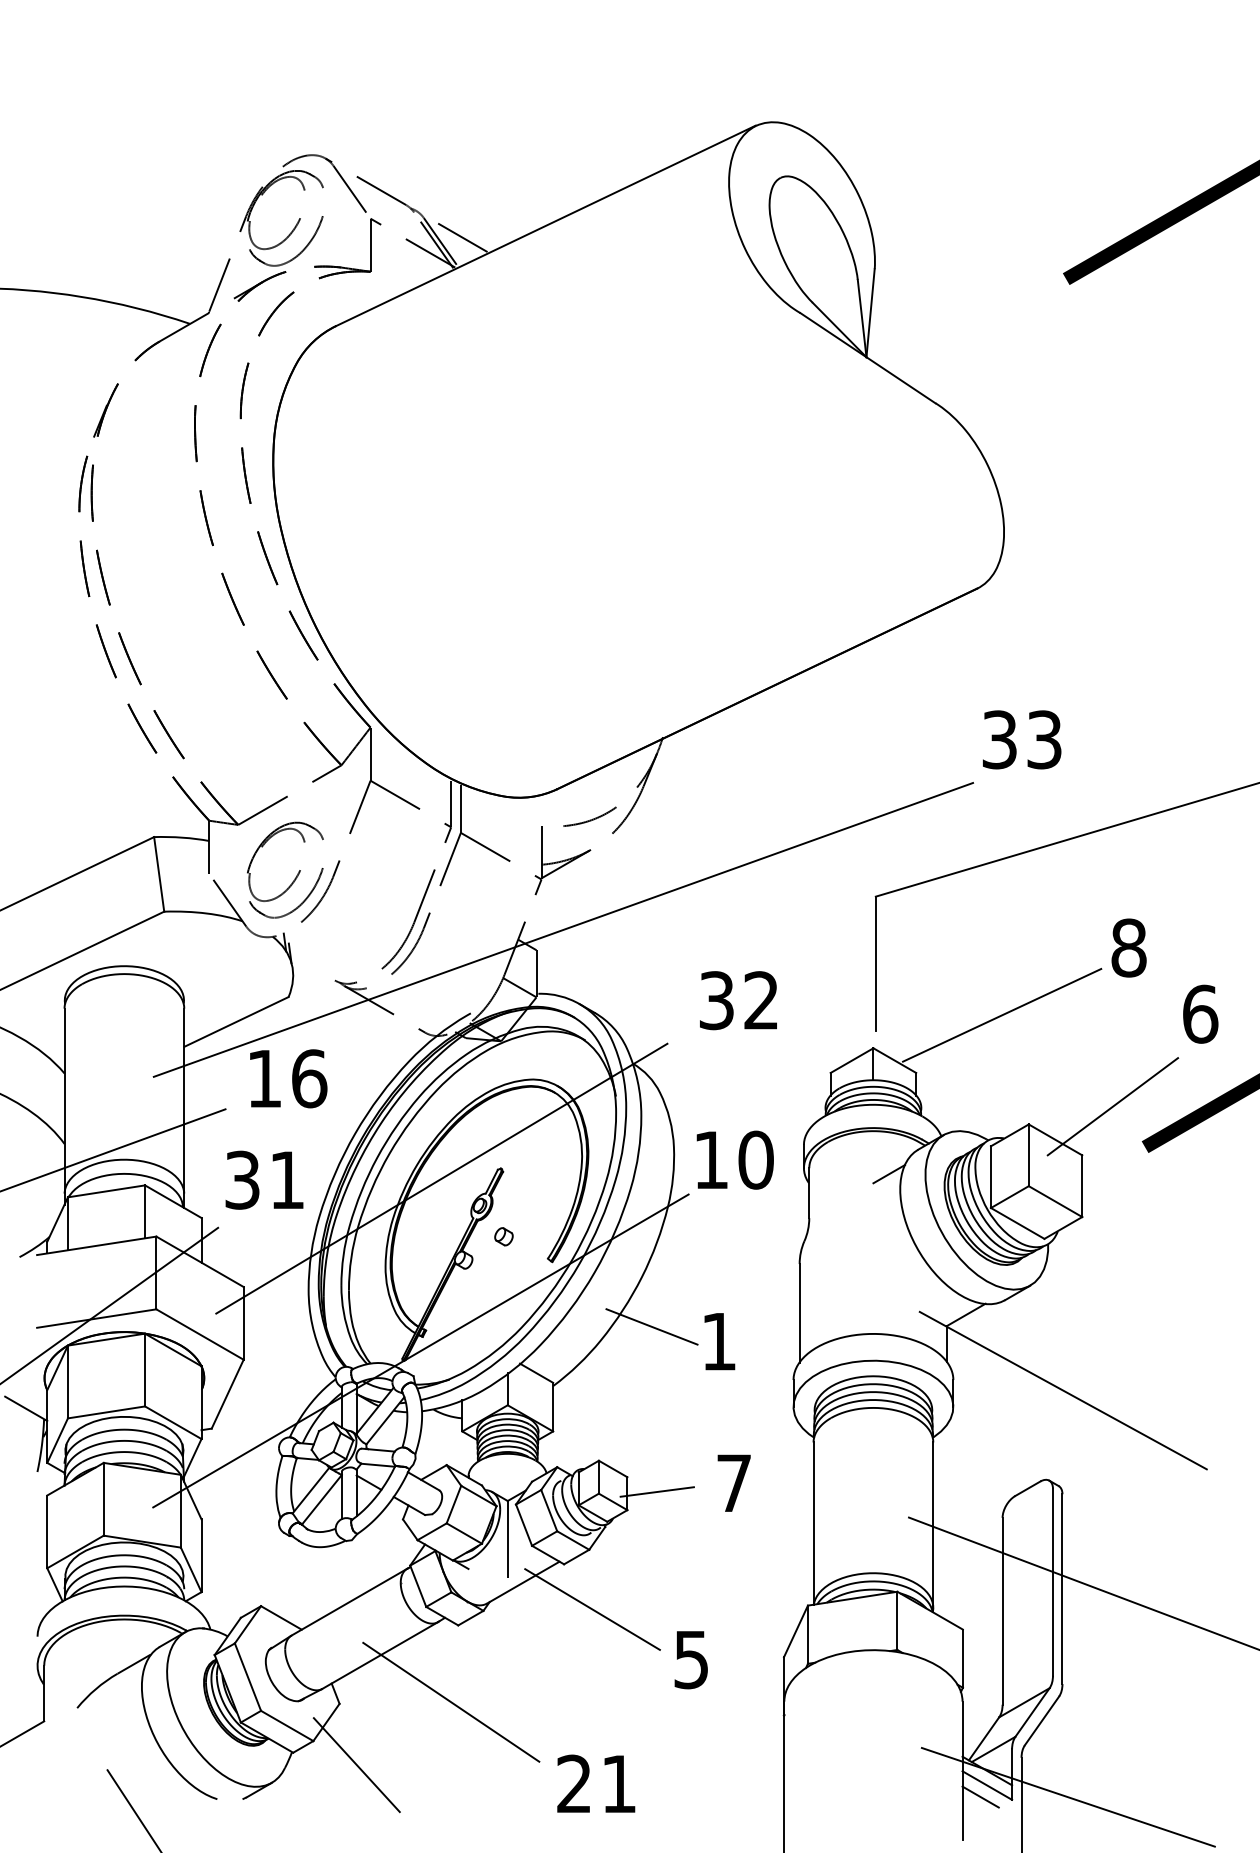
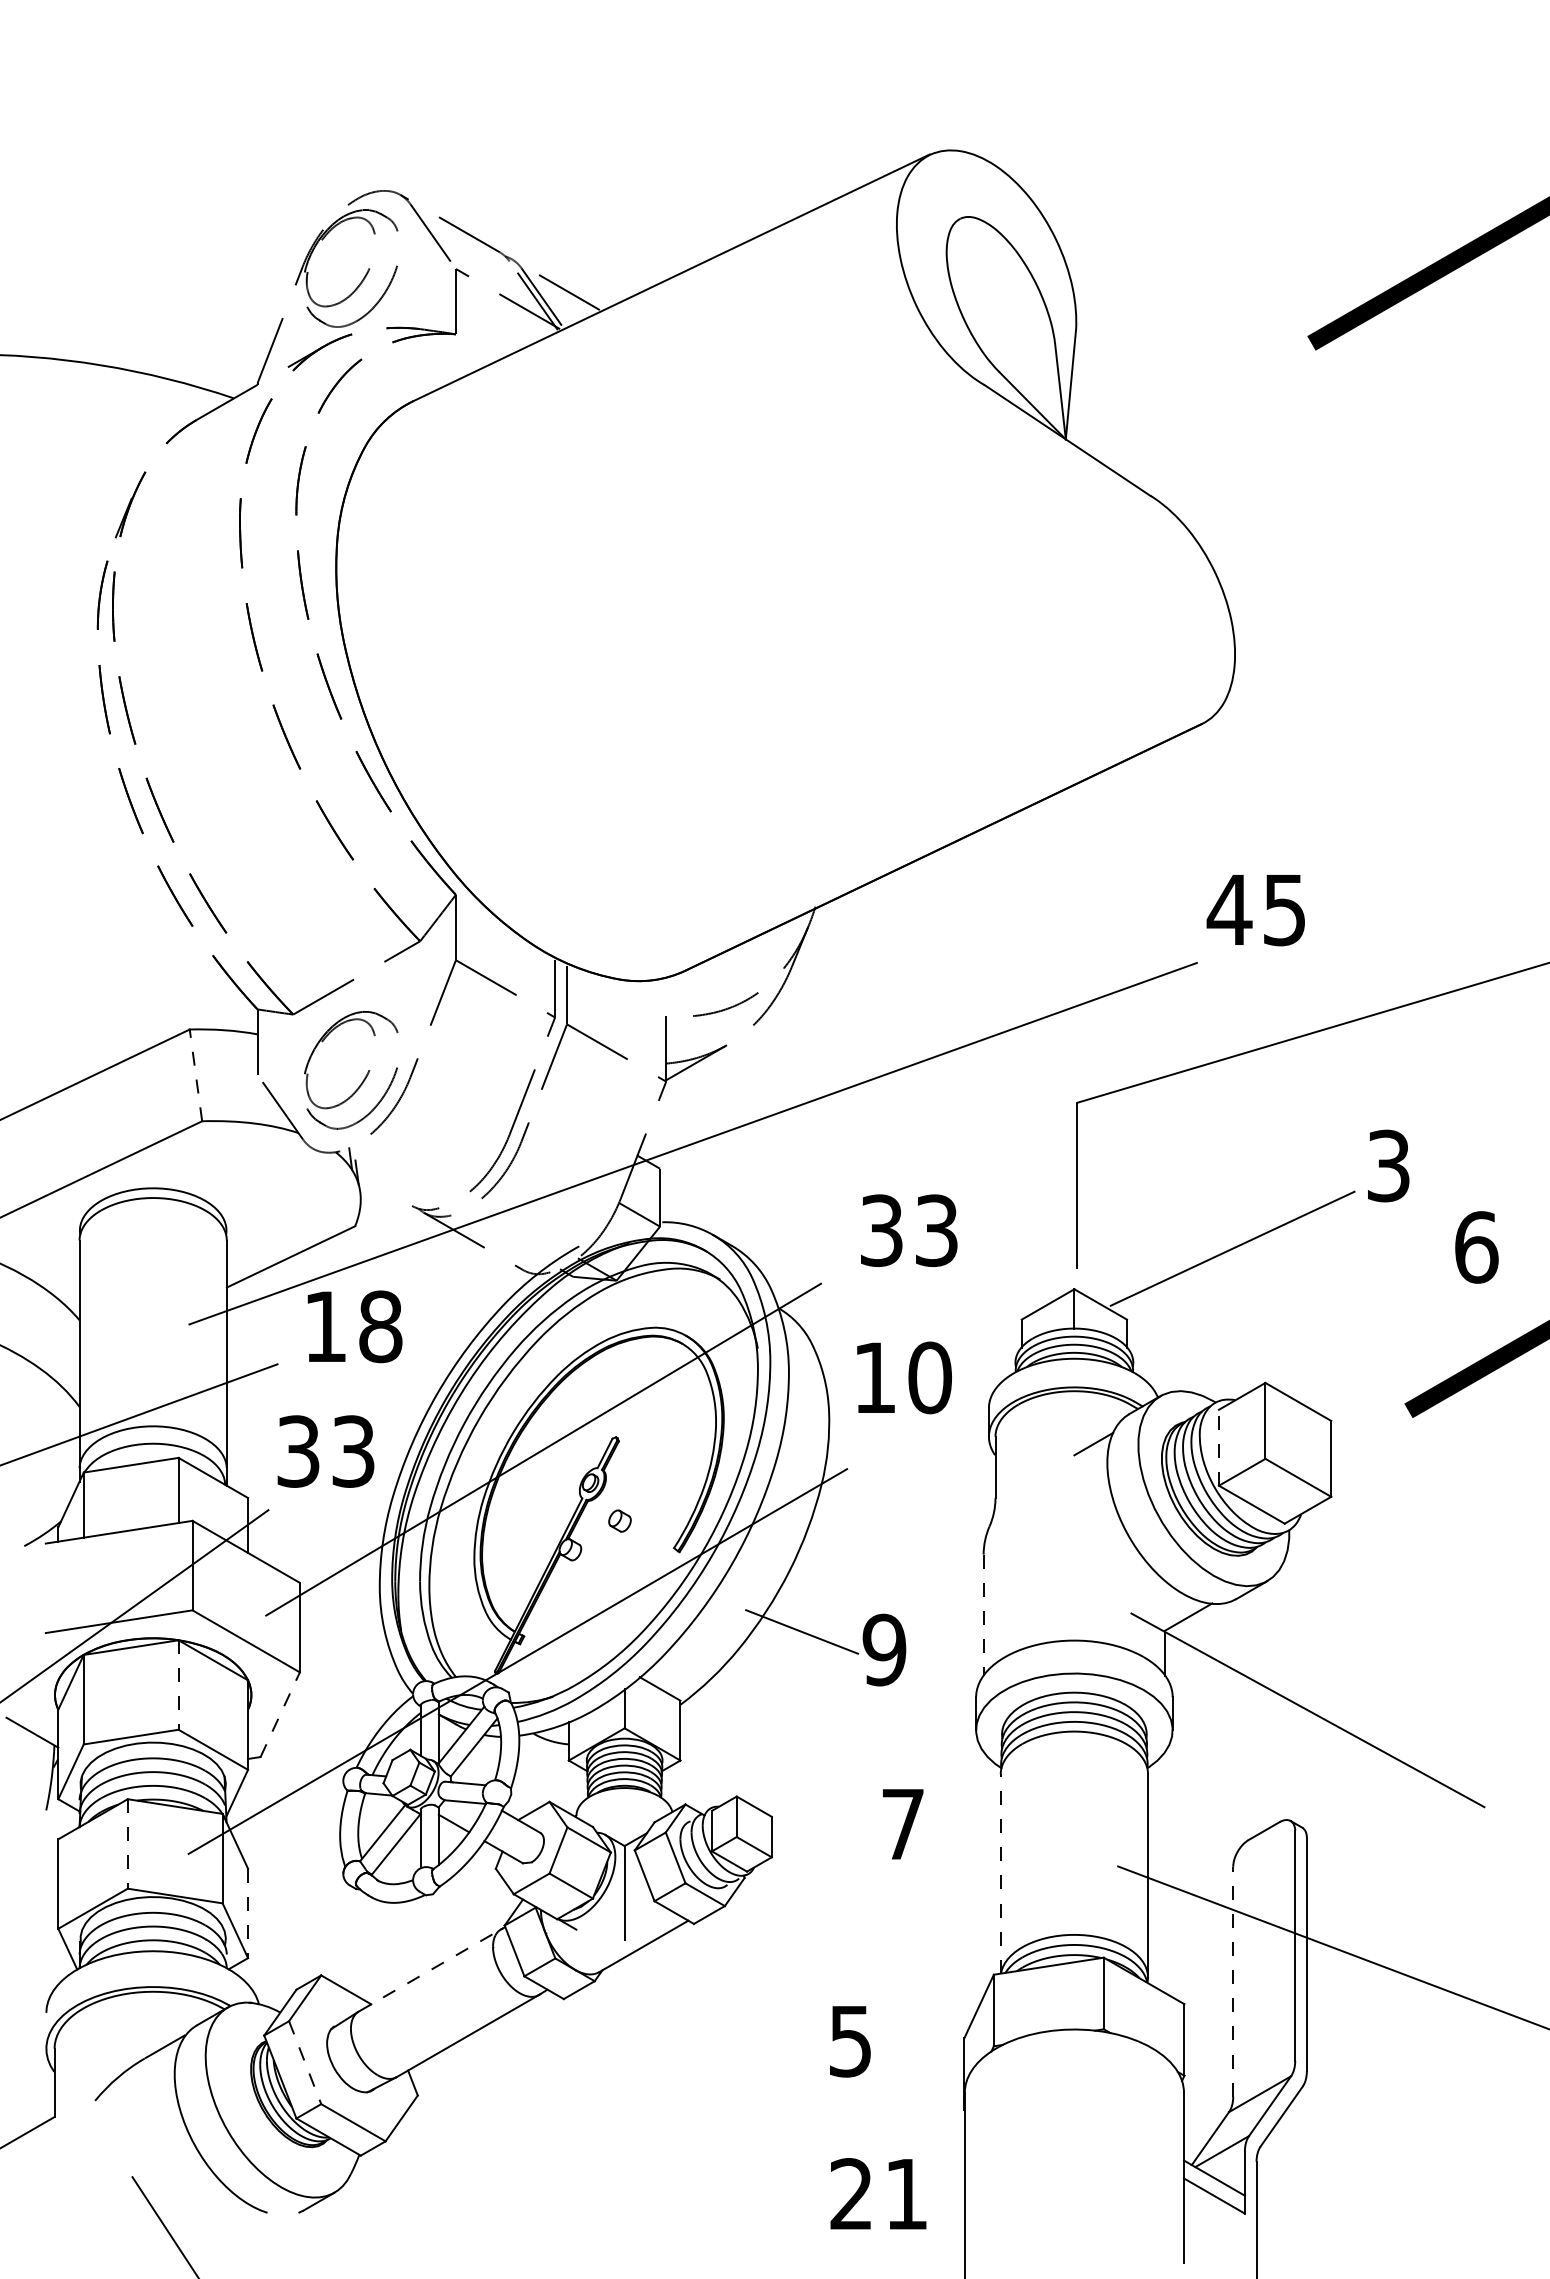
text: (1020, 739) -> (1255, 909), 33 -> 45
line: (158, 873) -> (195, 1074), solid -> dashed
text: (1128, 947) -> (1388, 1165), 8 -> 3
text: (761, 1000) -> (936, 1230), 32 -> 33
text: (309, 1078) -> (380, 1326), 16 -> 18
line: (1112, 1106) -> (1368, 1360), removed
text: (735, 1159) -> (904, 1377), moved
line: (990, 1176) -> (1218, 1447), solid -> dashed
text: (287, 1180) -> (353, 1451), 31 -> 33
line: (799, 1313) -> (983, 1615), solid -> dashed
text: (719, 1341) -> (884, 1649), 1 -> 9
line: (144, 1370) -> (178, 1685), solid -> dashed
line: (227, 1394) -> (280, 1714), solid -> dashed
line: (657, 1491) -> (808, 1834), removed
line: (103, 1498) -> (127, 1843), solid -> dashed
line: (813, 1523) -> (1000, 1873), solid -> dashed
line: (201, 1555) -> (248, 1913), solid -> dashed
line: (349, 1602) -> (430, 1970), solid -> dashed
line: (592, 1609) -> (728, 1979), removed
line: (1002, 1611) -> (1233, 1981), solid -> dashed
line: (248, 1677) -> (305, 2063), solid -> dashed
line: (450, 1702) -> (554, 2093), removed
line: (356, 1764) -> (438, 2170), removed
text: (596, 1783) -> (878, 2193), moved
line: (980, 1797) -> (1205, 2210), removed
line: (1068, 1797) -> (1314, 2210), removed

